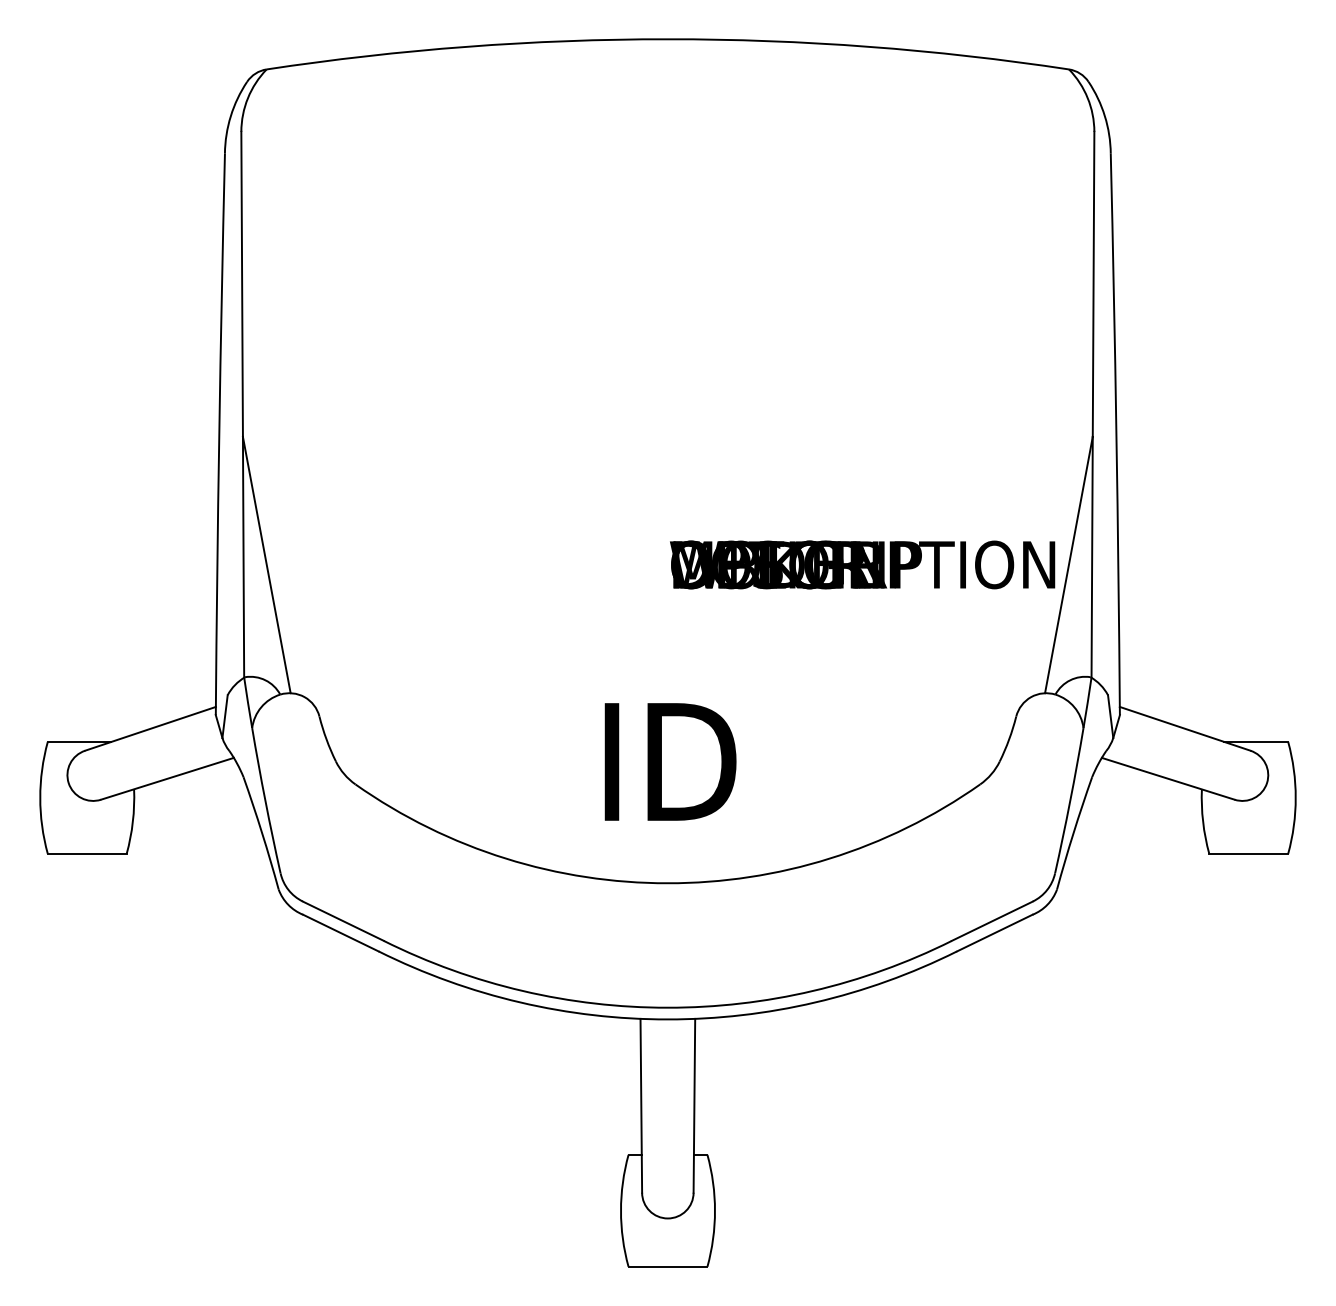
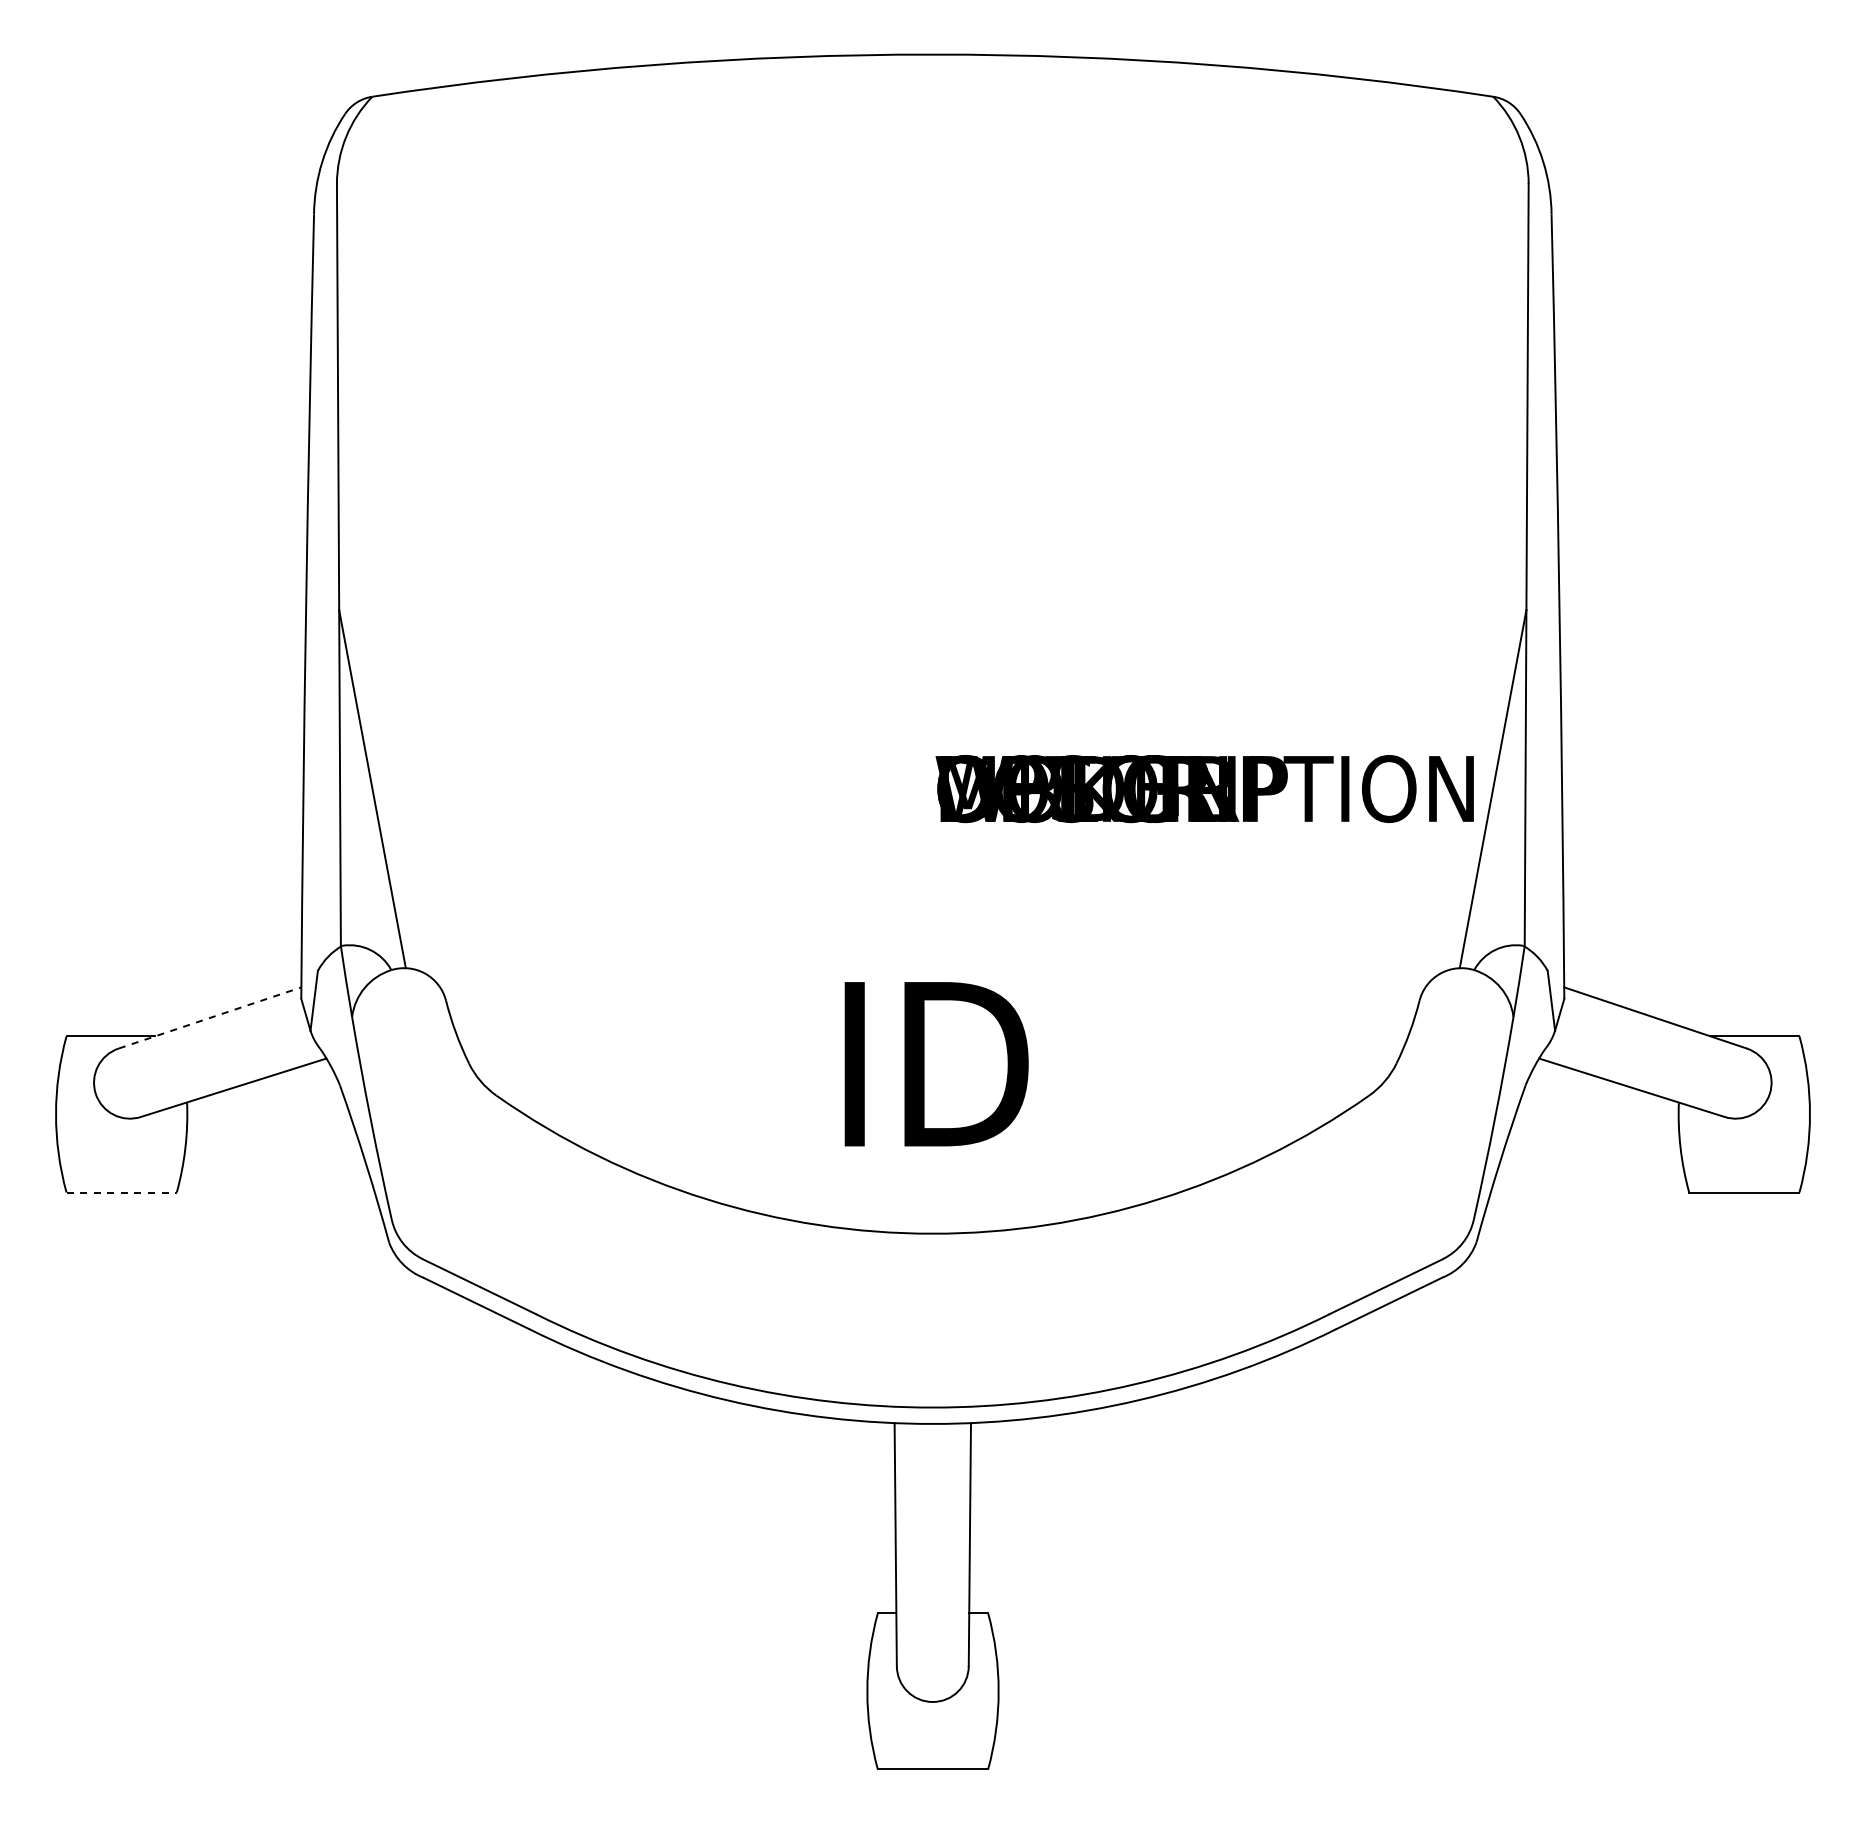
line: (150, 728) -> (210, 1017), solid -> dashed
line: (87, 853) -> (122, 1192), solid -> dashed

